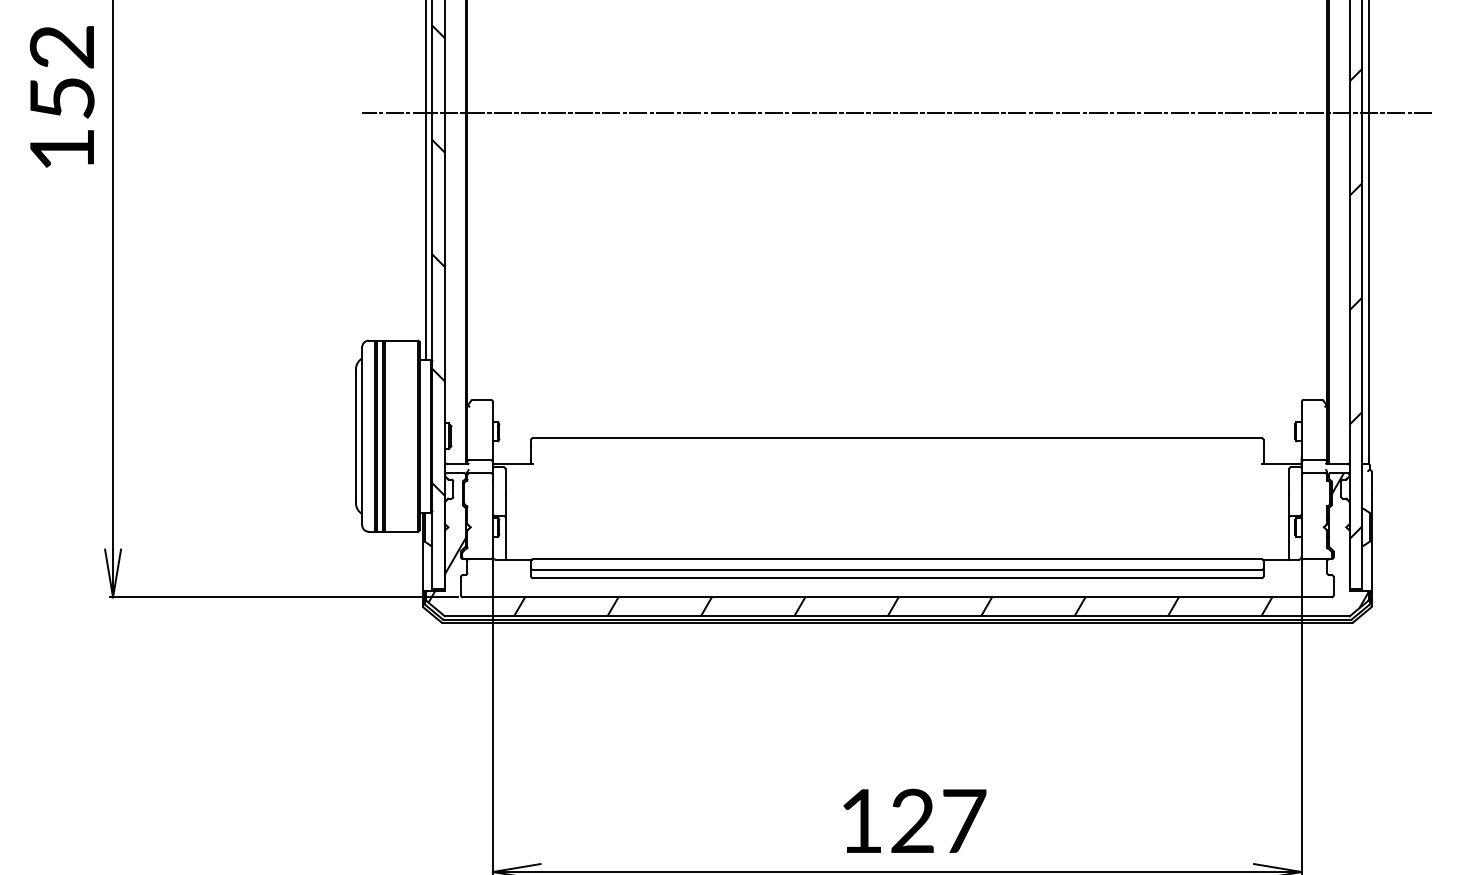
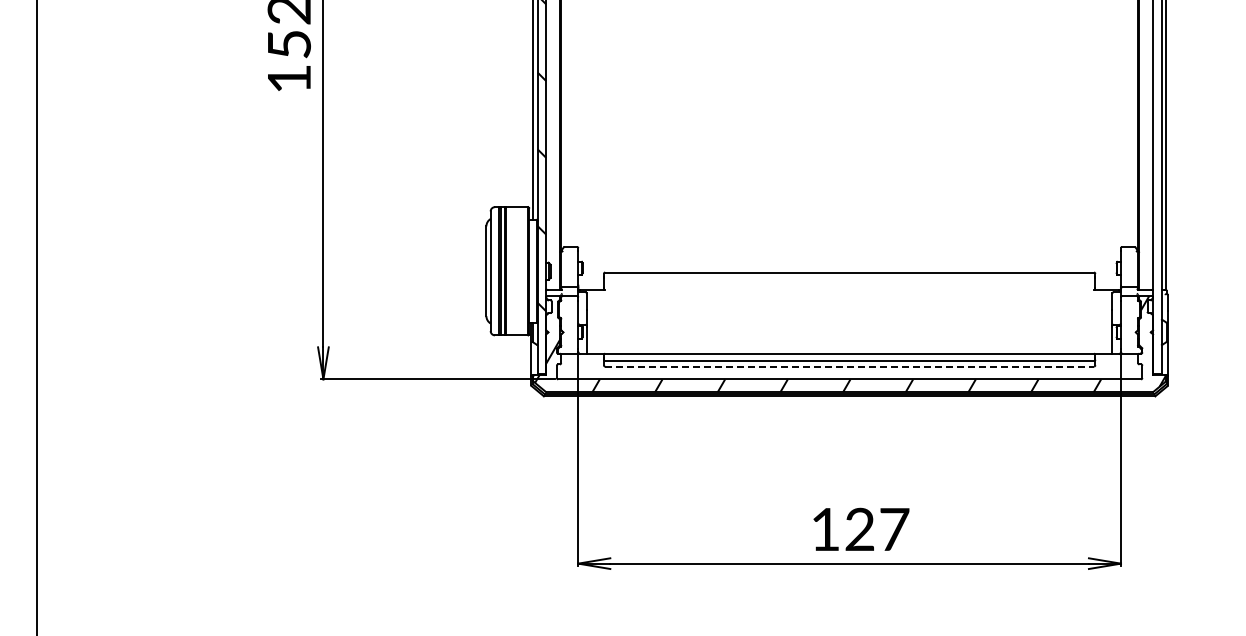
line: (897, 113) -> (849, 54), removed
hatch: (1356, 303) -> (1157, 182), removed
line: (898, 578) -> (850, 366), solid -> dashed

